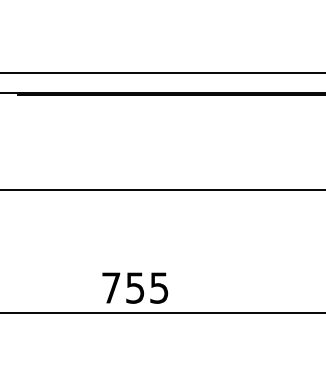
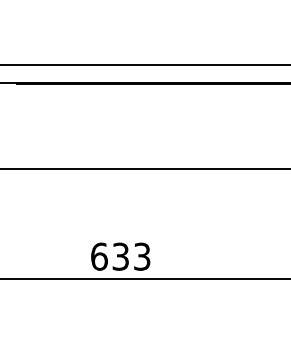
text: (135, 287) -> (120, 256), 755 -> 633

